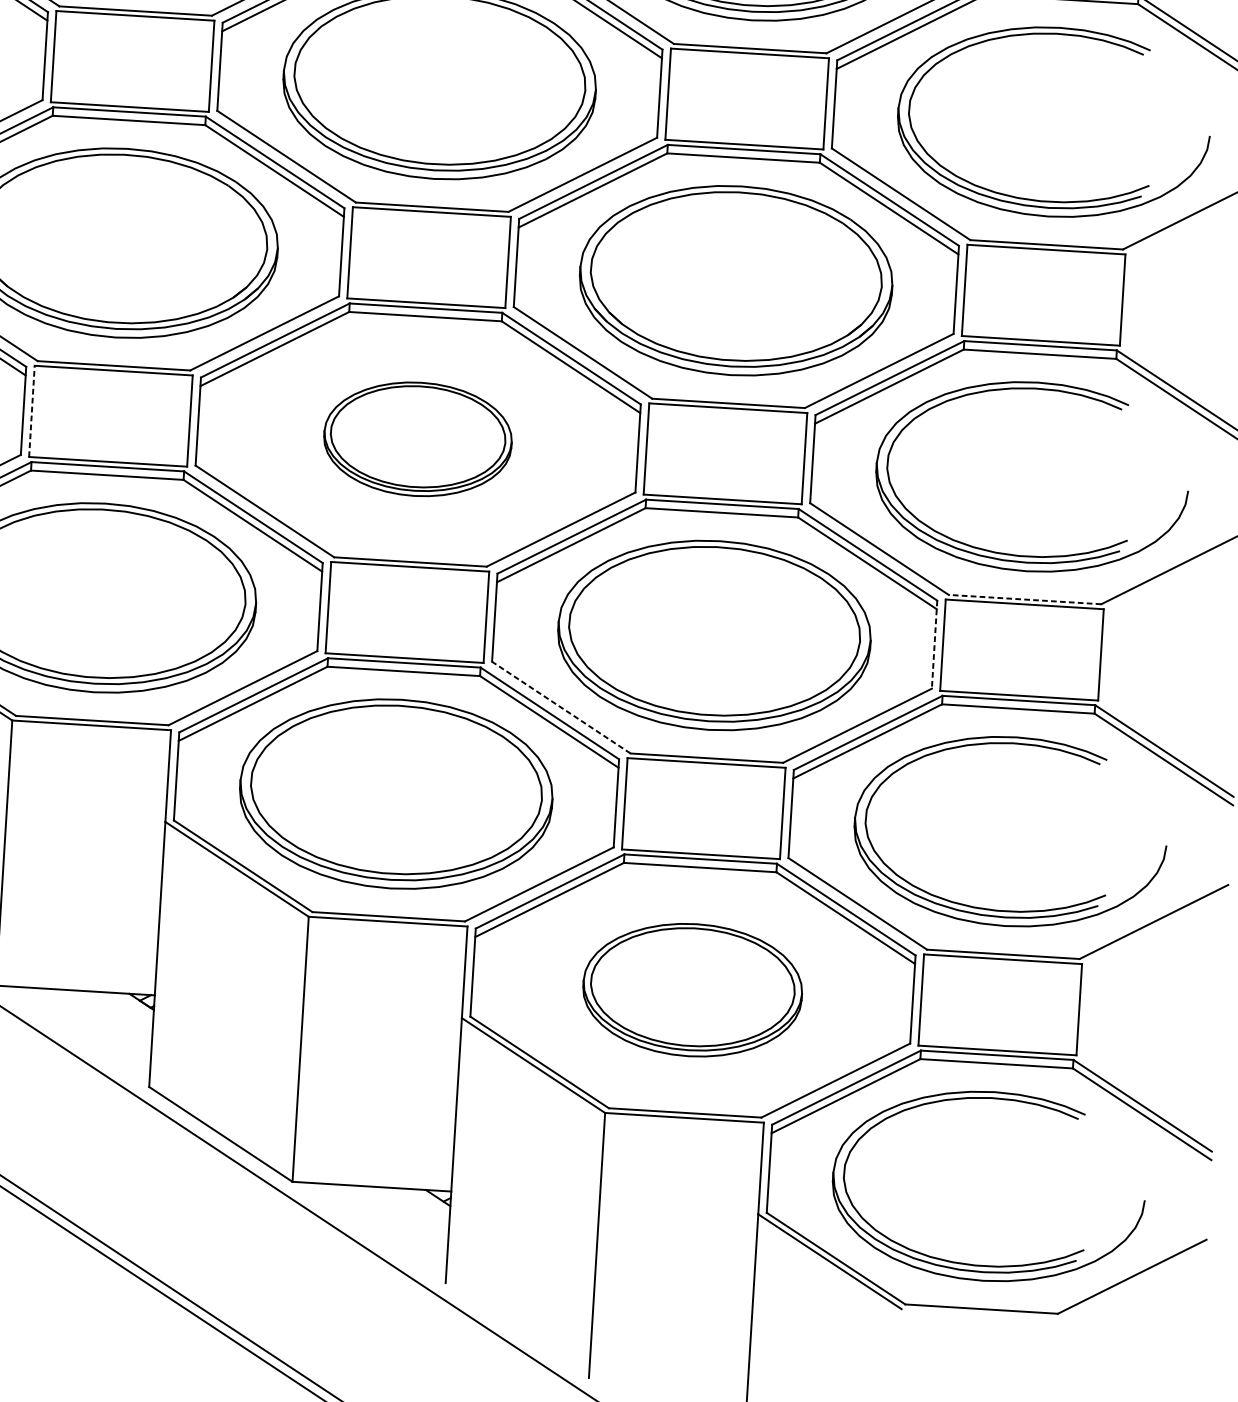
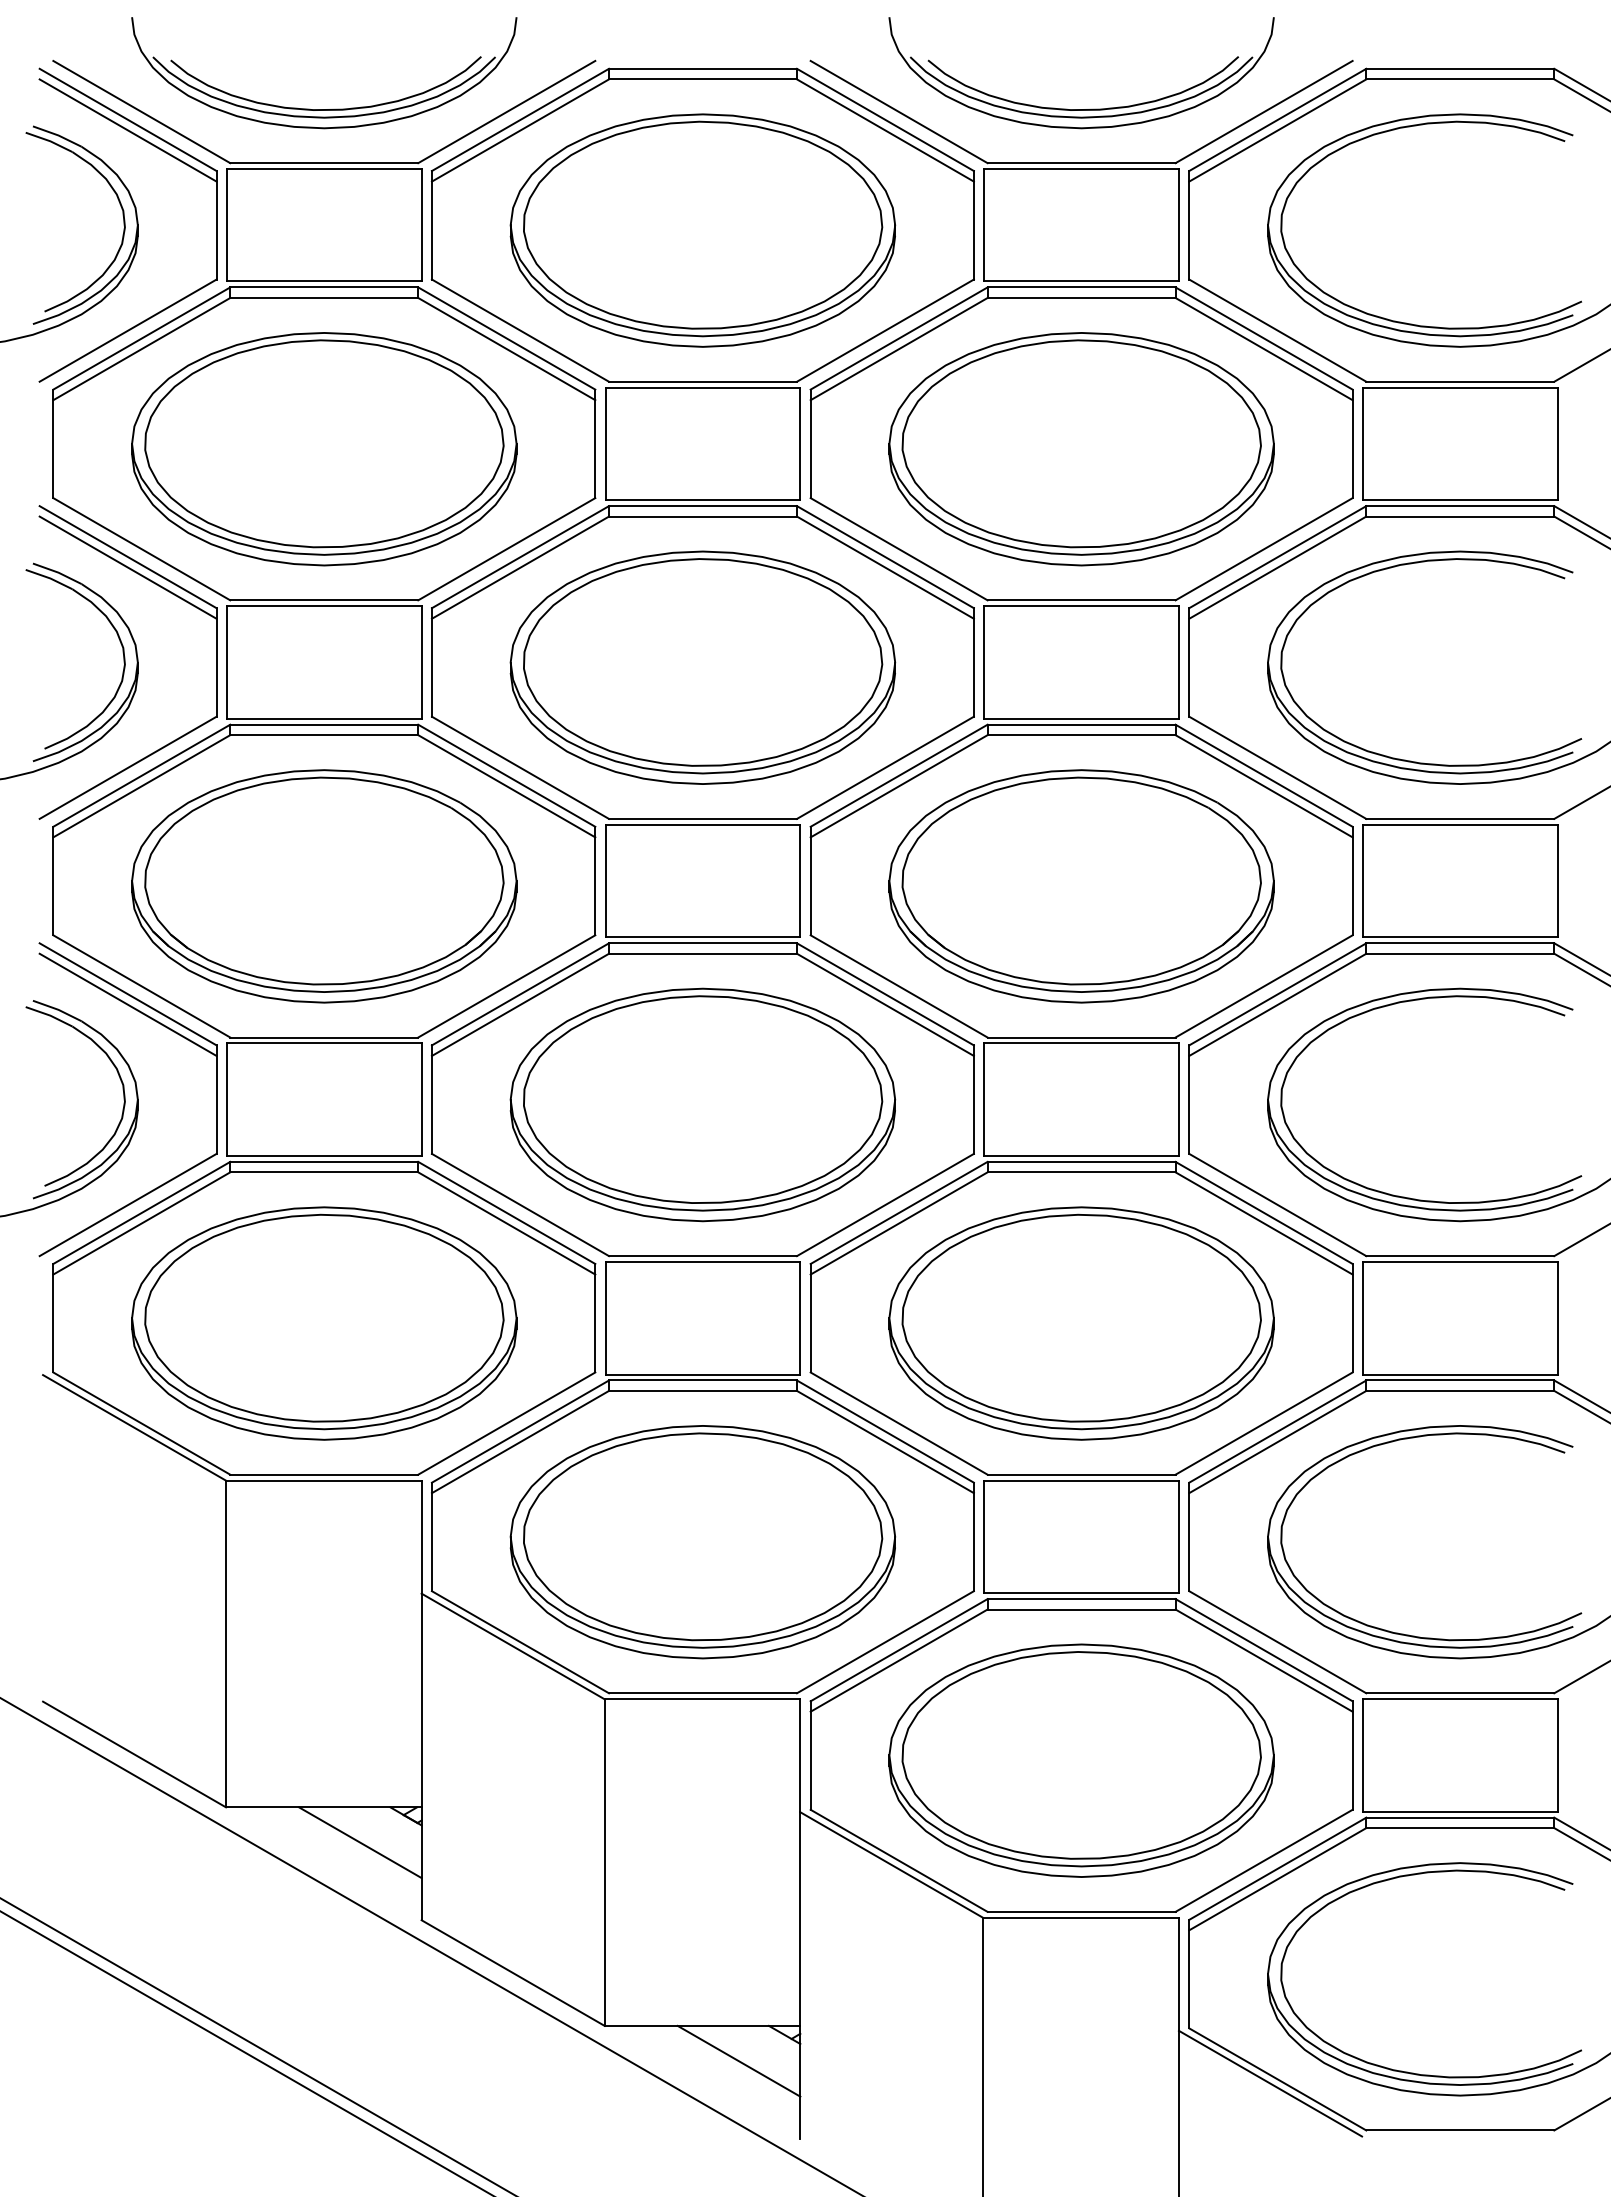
line: (31, 411) -> (226, 1099), dashed -> solid
part: (417, 438) -> (702, 1104), size x1.67
line: (1024, 599) -> (1459, 1256), dashed -> solid
line: (934, 644) -> (1352, 1318), dashed -> solid
line: (560, 707) -> (898, 1423), dashed -> solid
part: (692, 990) -> (1081, 1760), size x1.43
line: (103, 1020) -> (360, 1842), added
line: (399, 1216) -> (738, 2060), added

